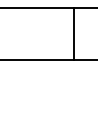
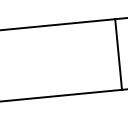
line: (73, 33) -> (118, 54), moved

